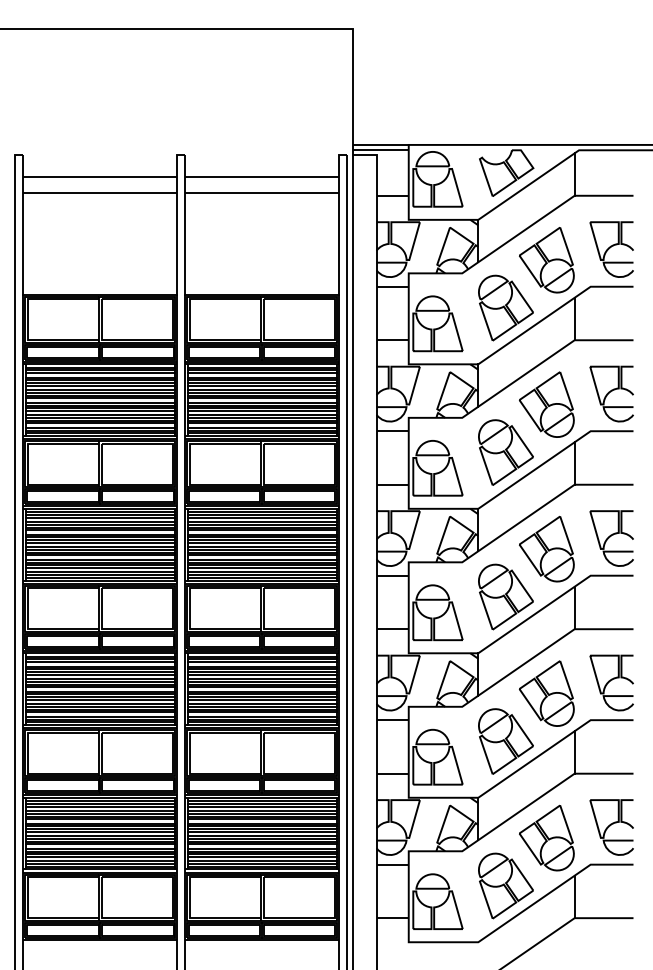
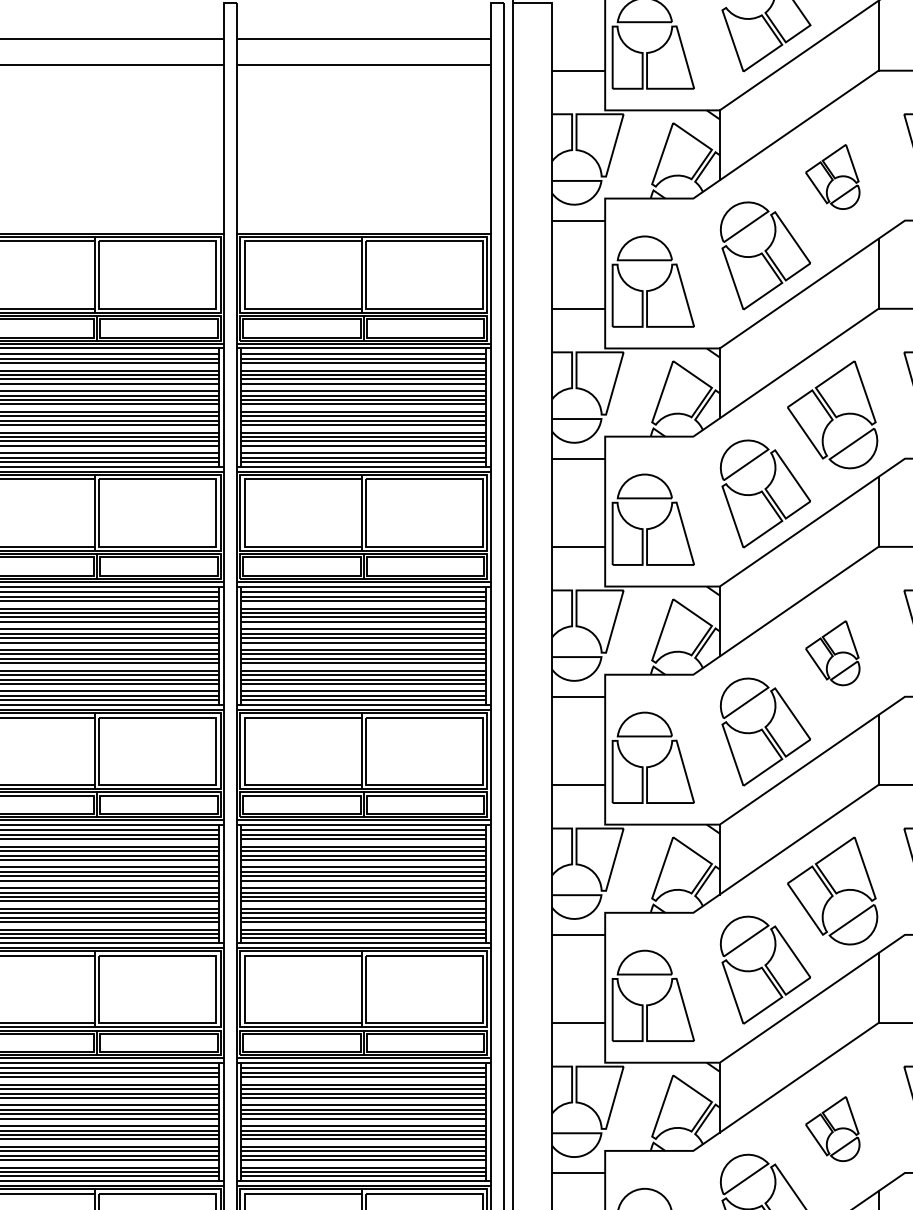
part: (546, 260) -> (832, 177), size x0.6
part: (546, 549) -> (832, 653), size x0.6
part: (546, 837) -> (832, 1128), size x0.6

